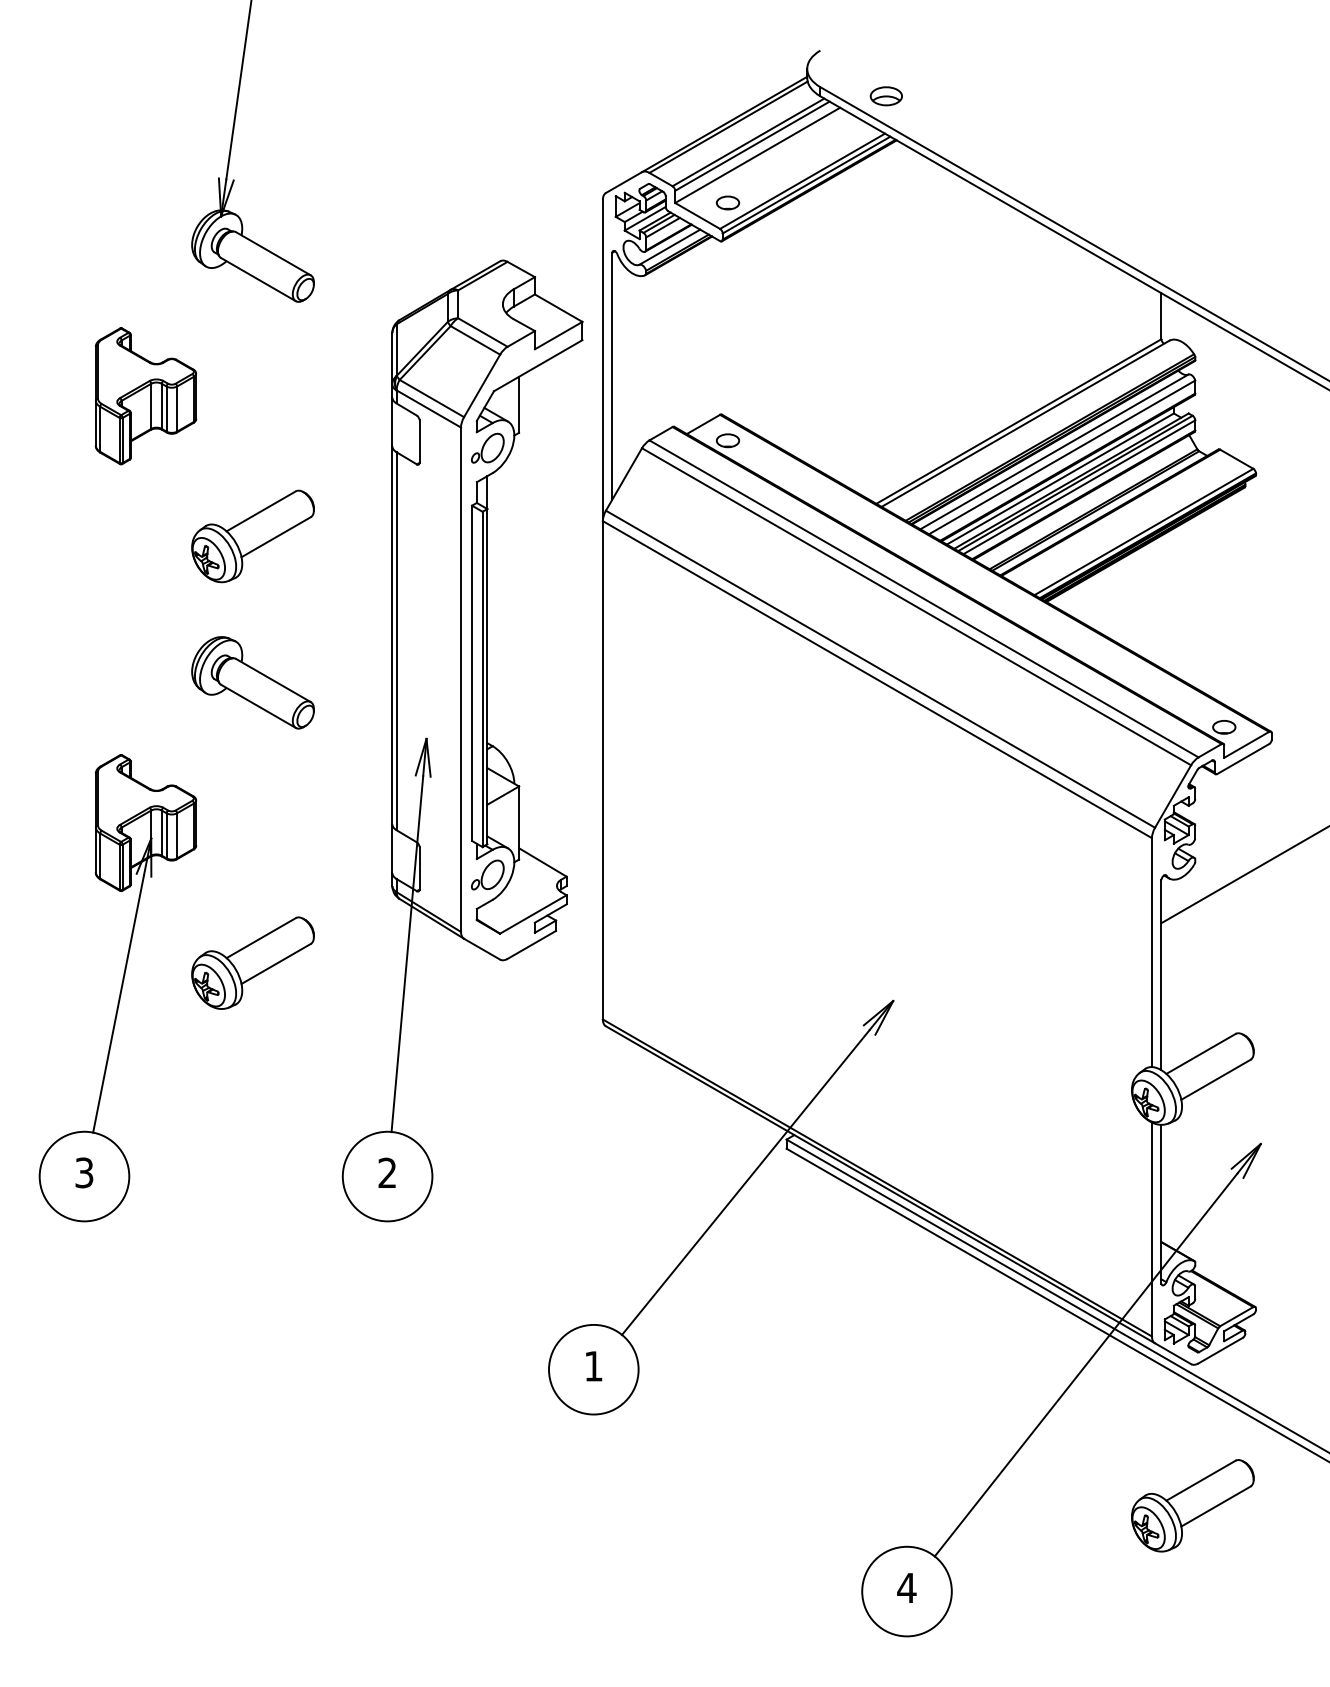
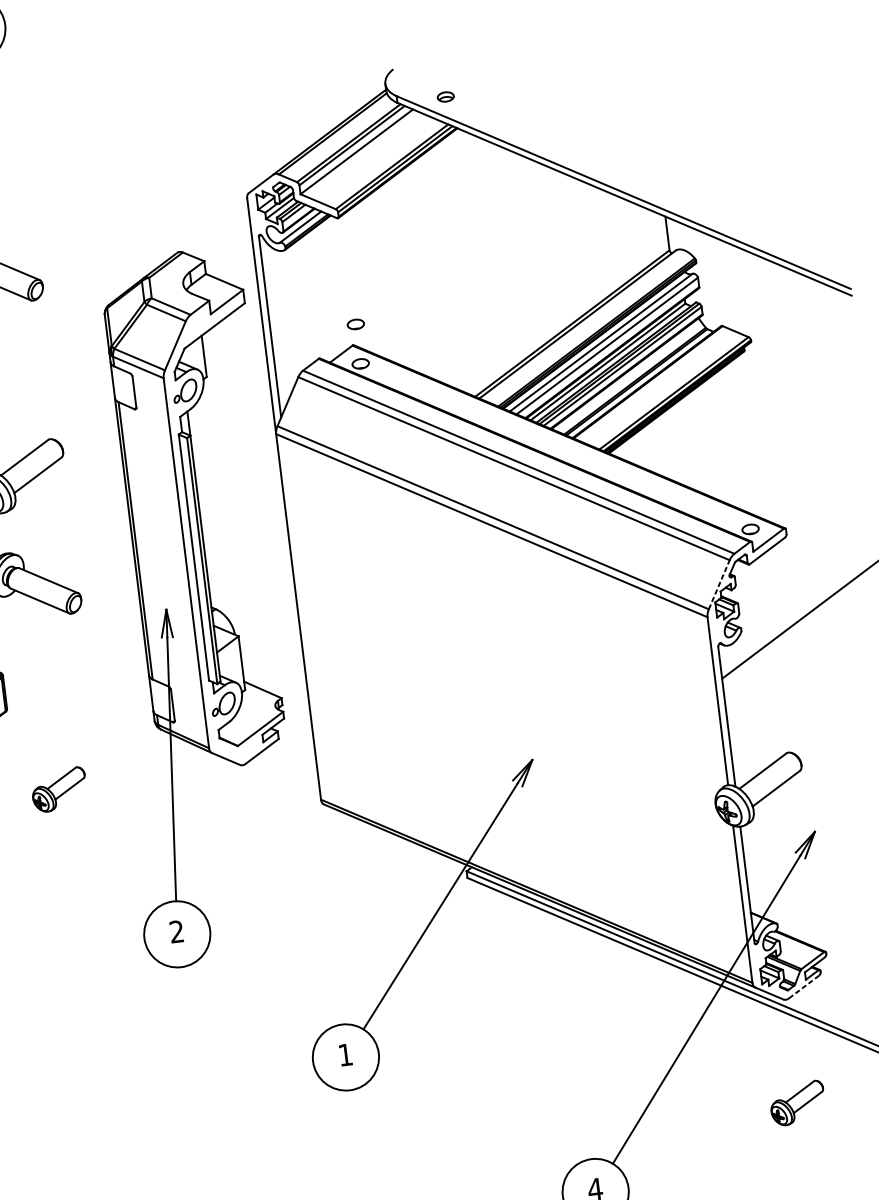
part: (885, 96) -> (445, 97), size x0.7
part: (728, 202) -> (356, 324), moved
line: (1173, 796) -> (719, 584), solid -> dashed
part: (252, 962) -> (58, 789), size x0.6
line: (1220, 1350) -> (803, 986), solid -> dashed
part: (1192, 1505) -> (797, 1103), size x0.6

